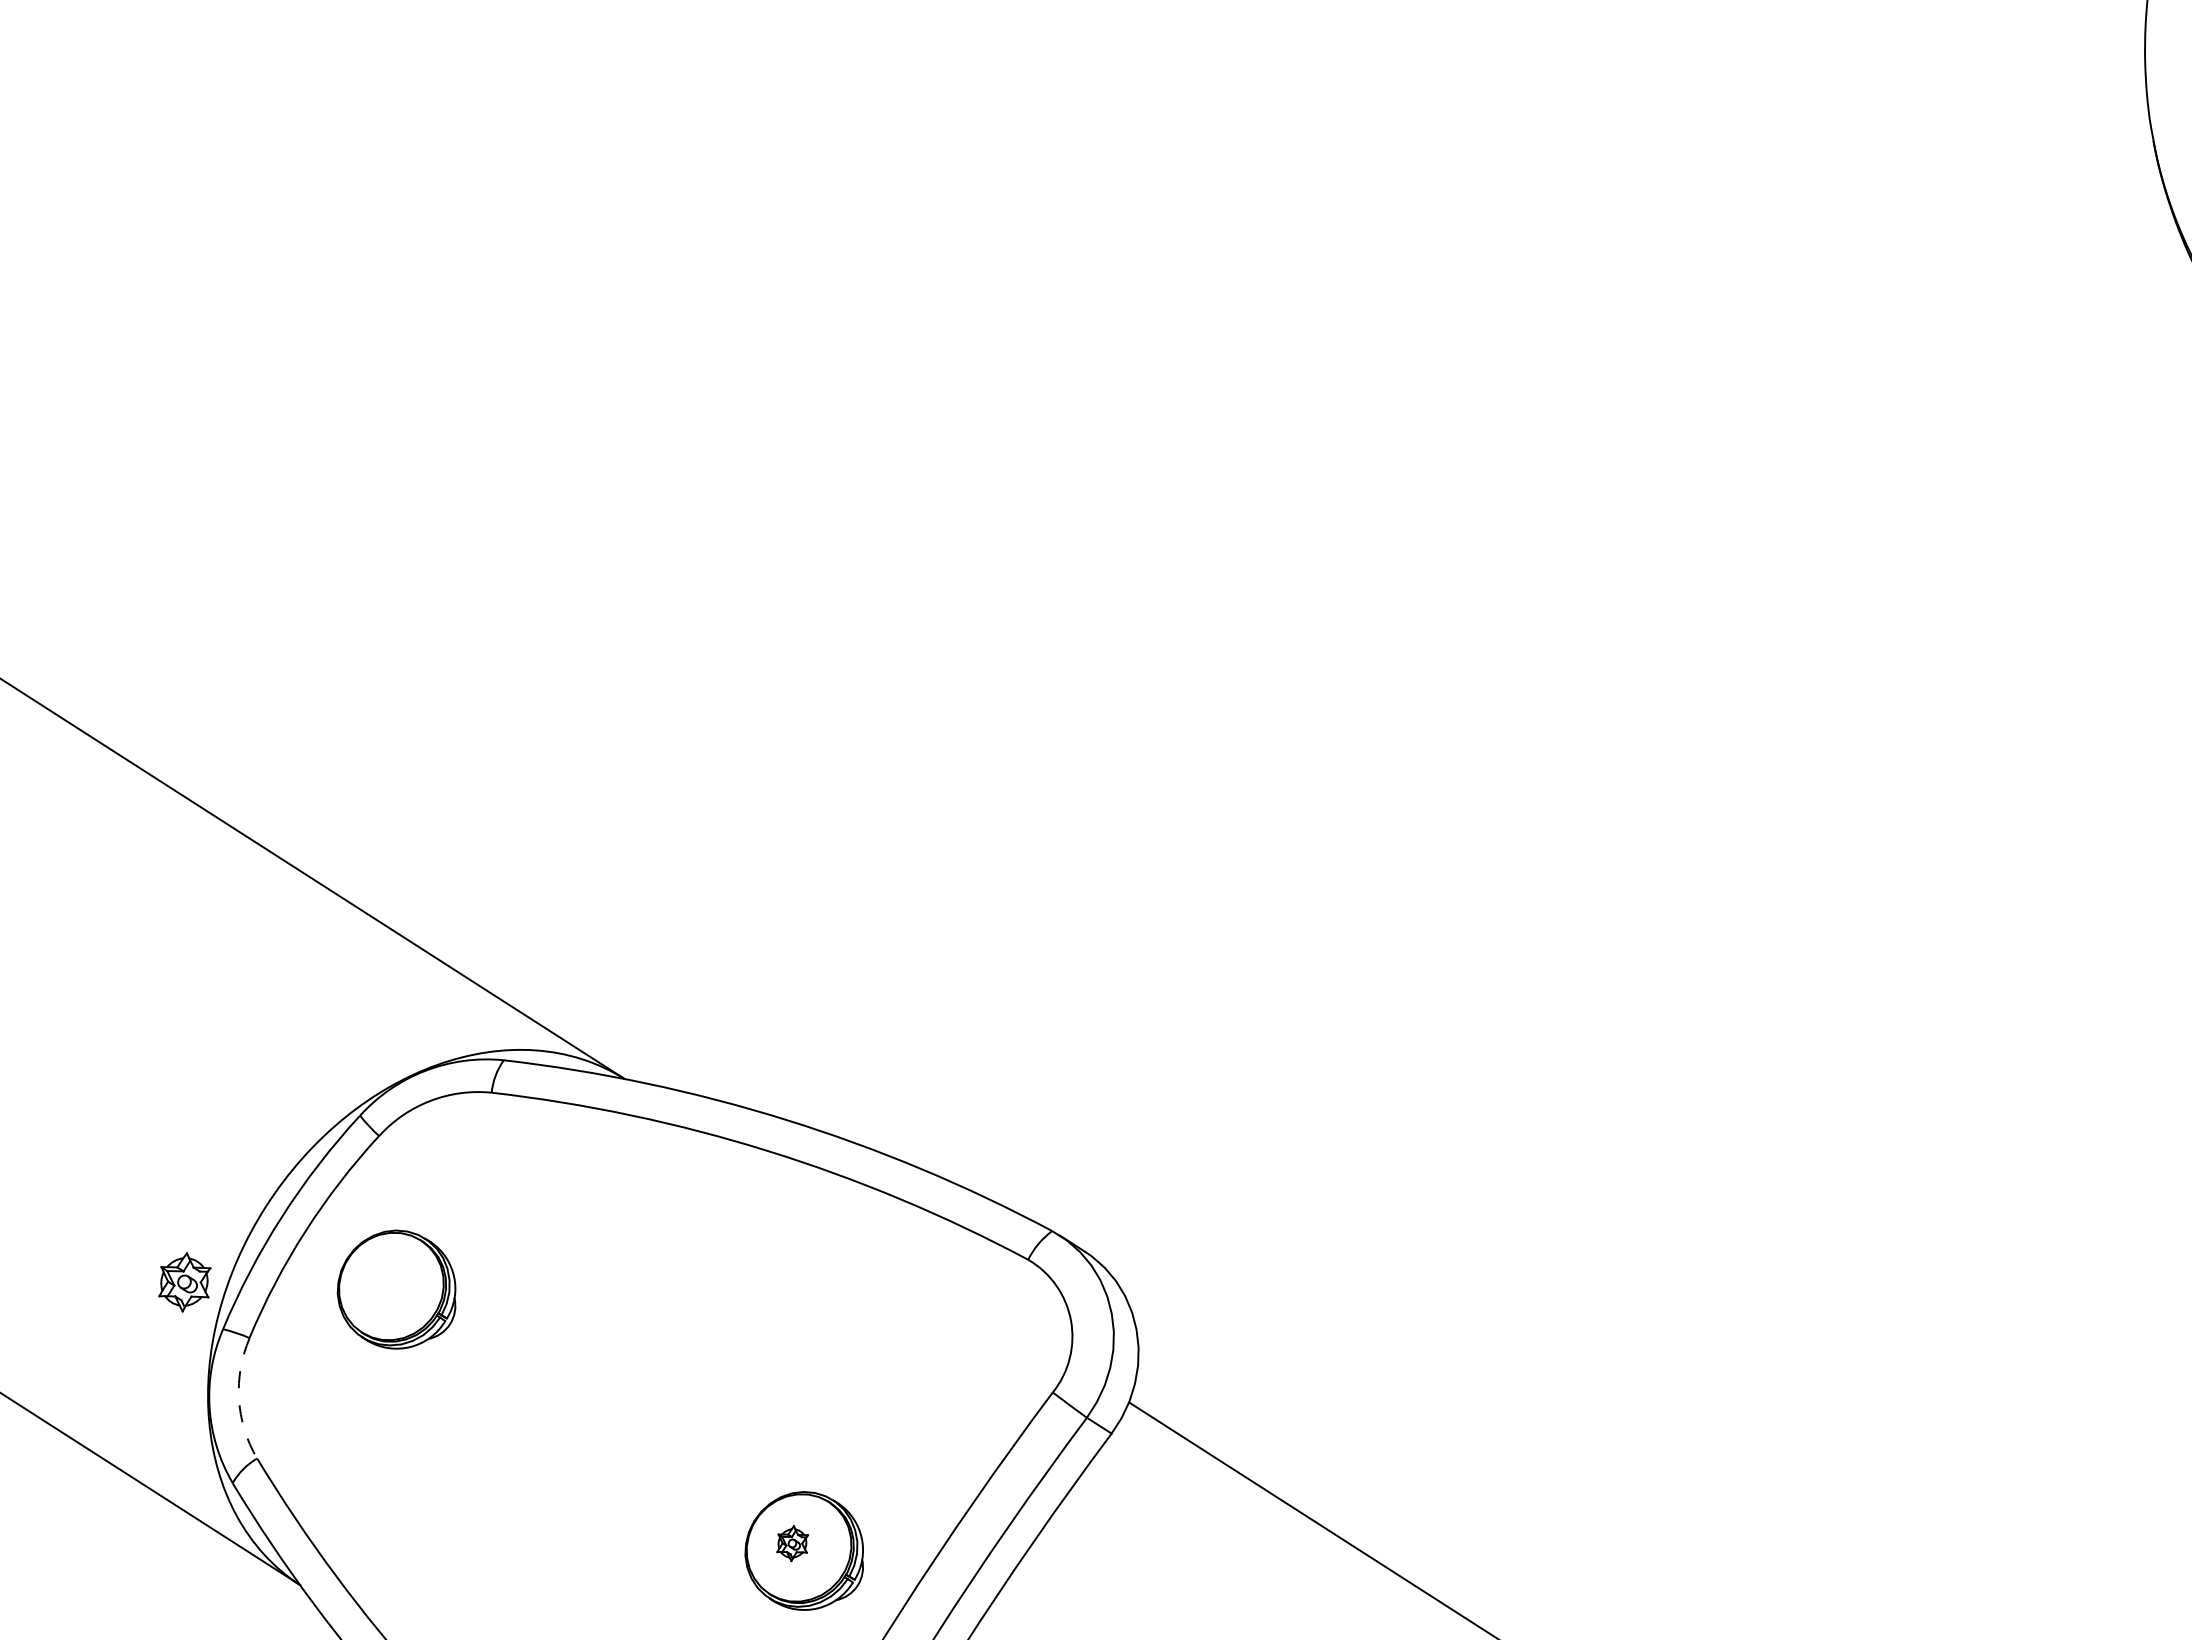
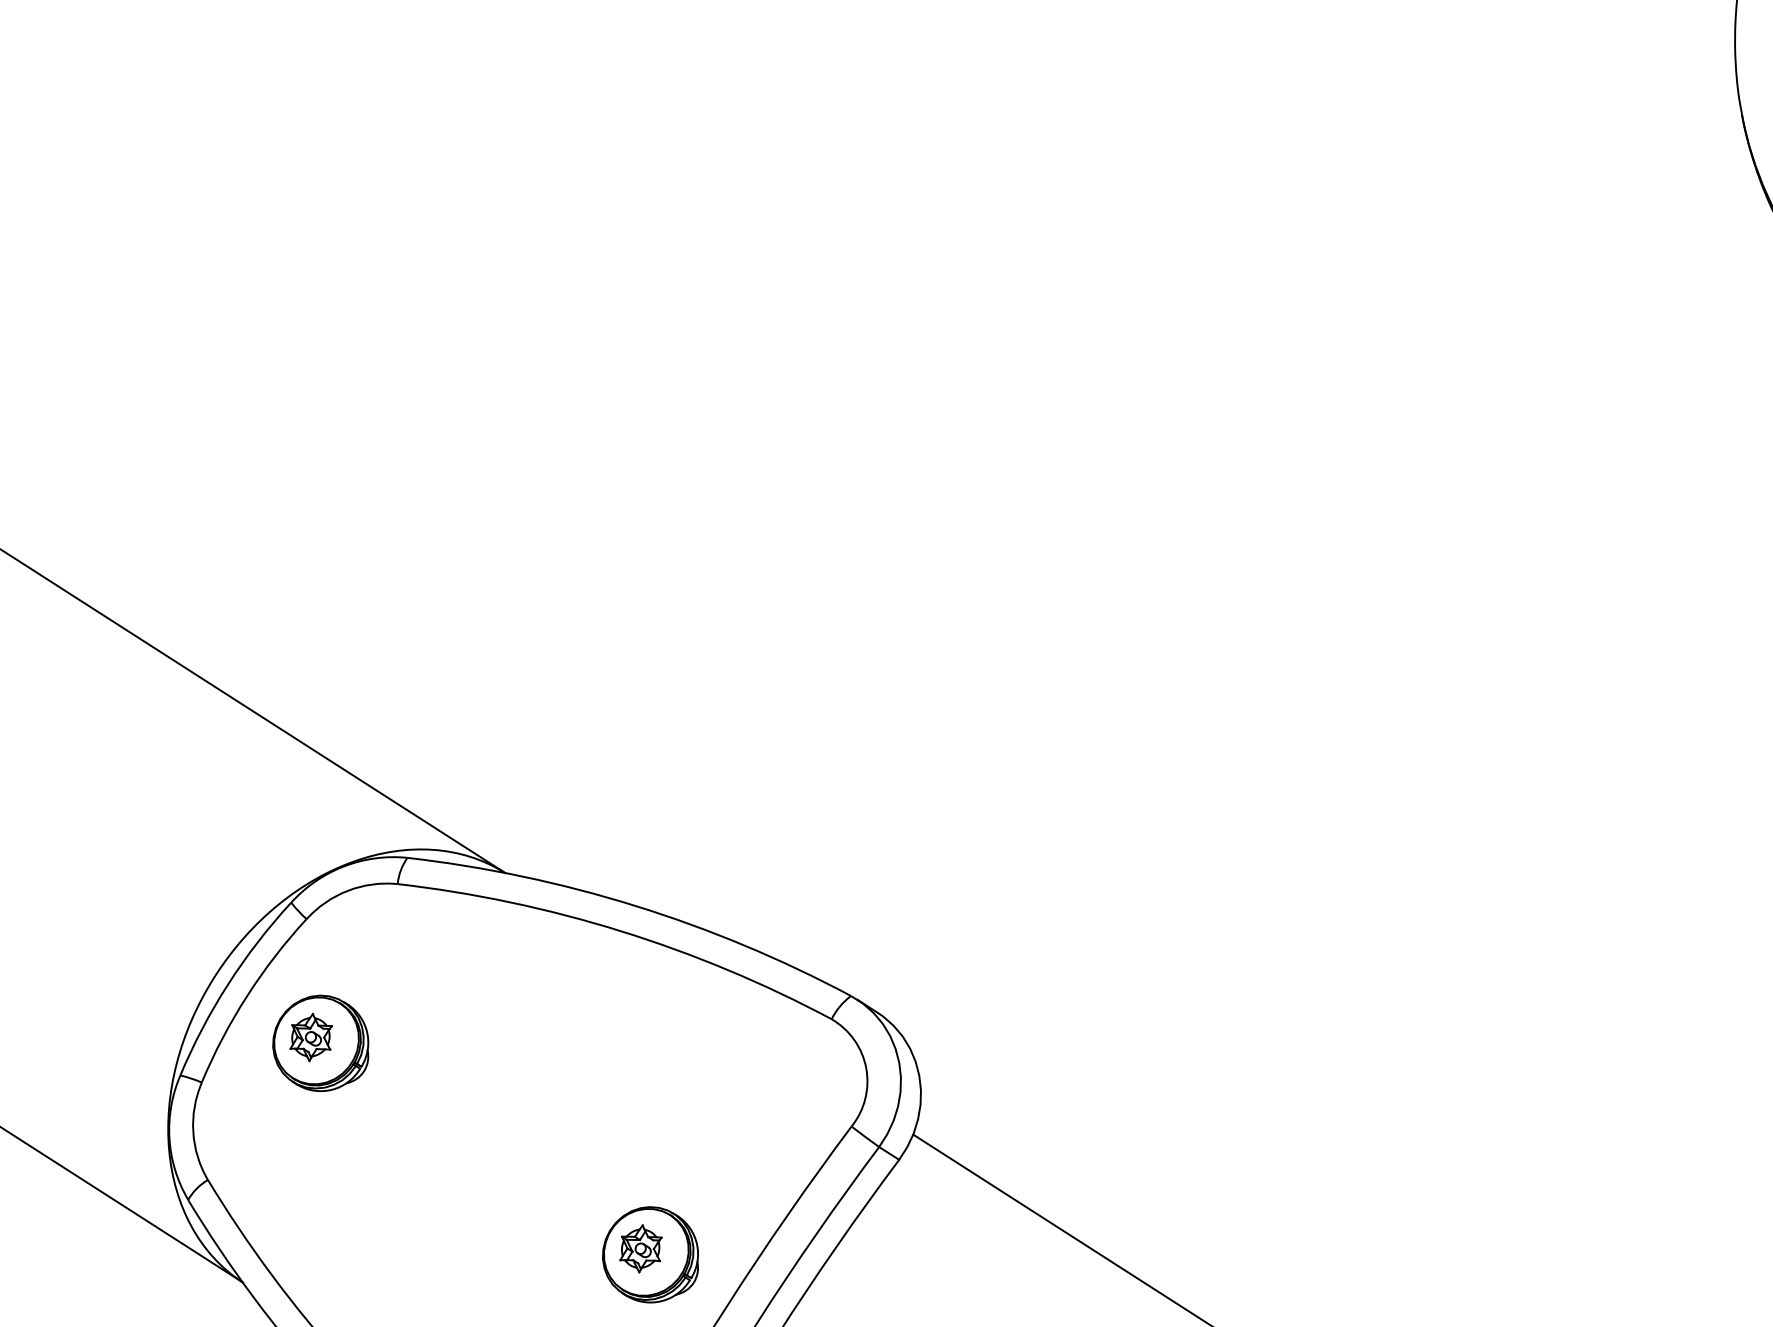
part: (184, 1282) -> (310, 1037), moved
arc: (239, 1399) -> (193, 1132), dashed -> solid
part: (792, 1543) -> (640, 1248), size x1.67

